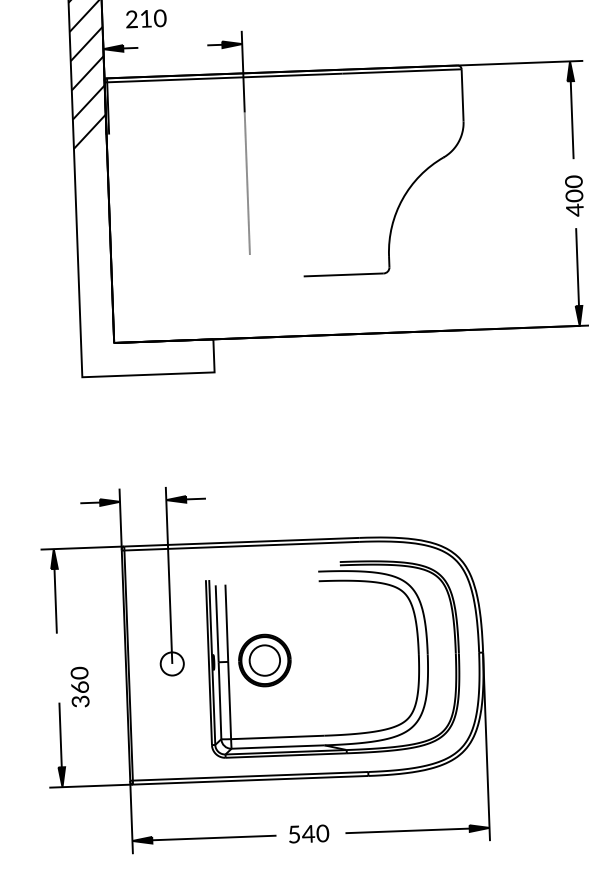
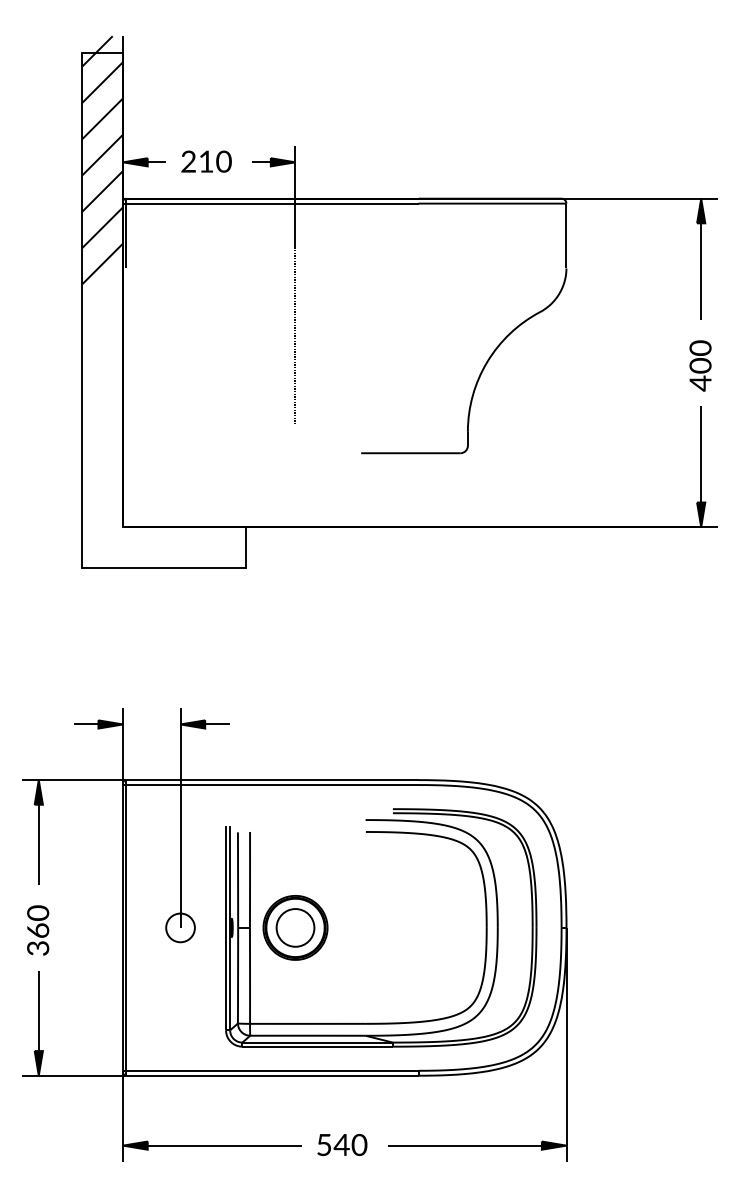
text: (146, 18) -> (206, 161), moved
text: (80, 687) -> (38, 930), moved

